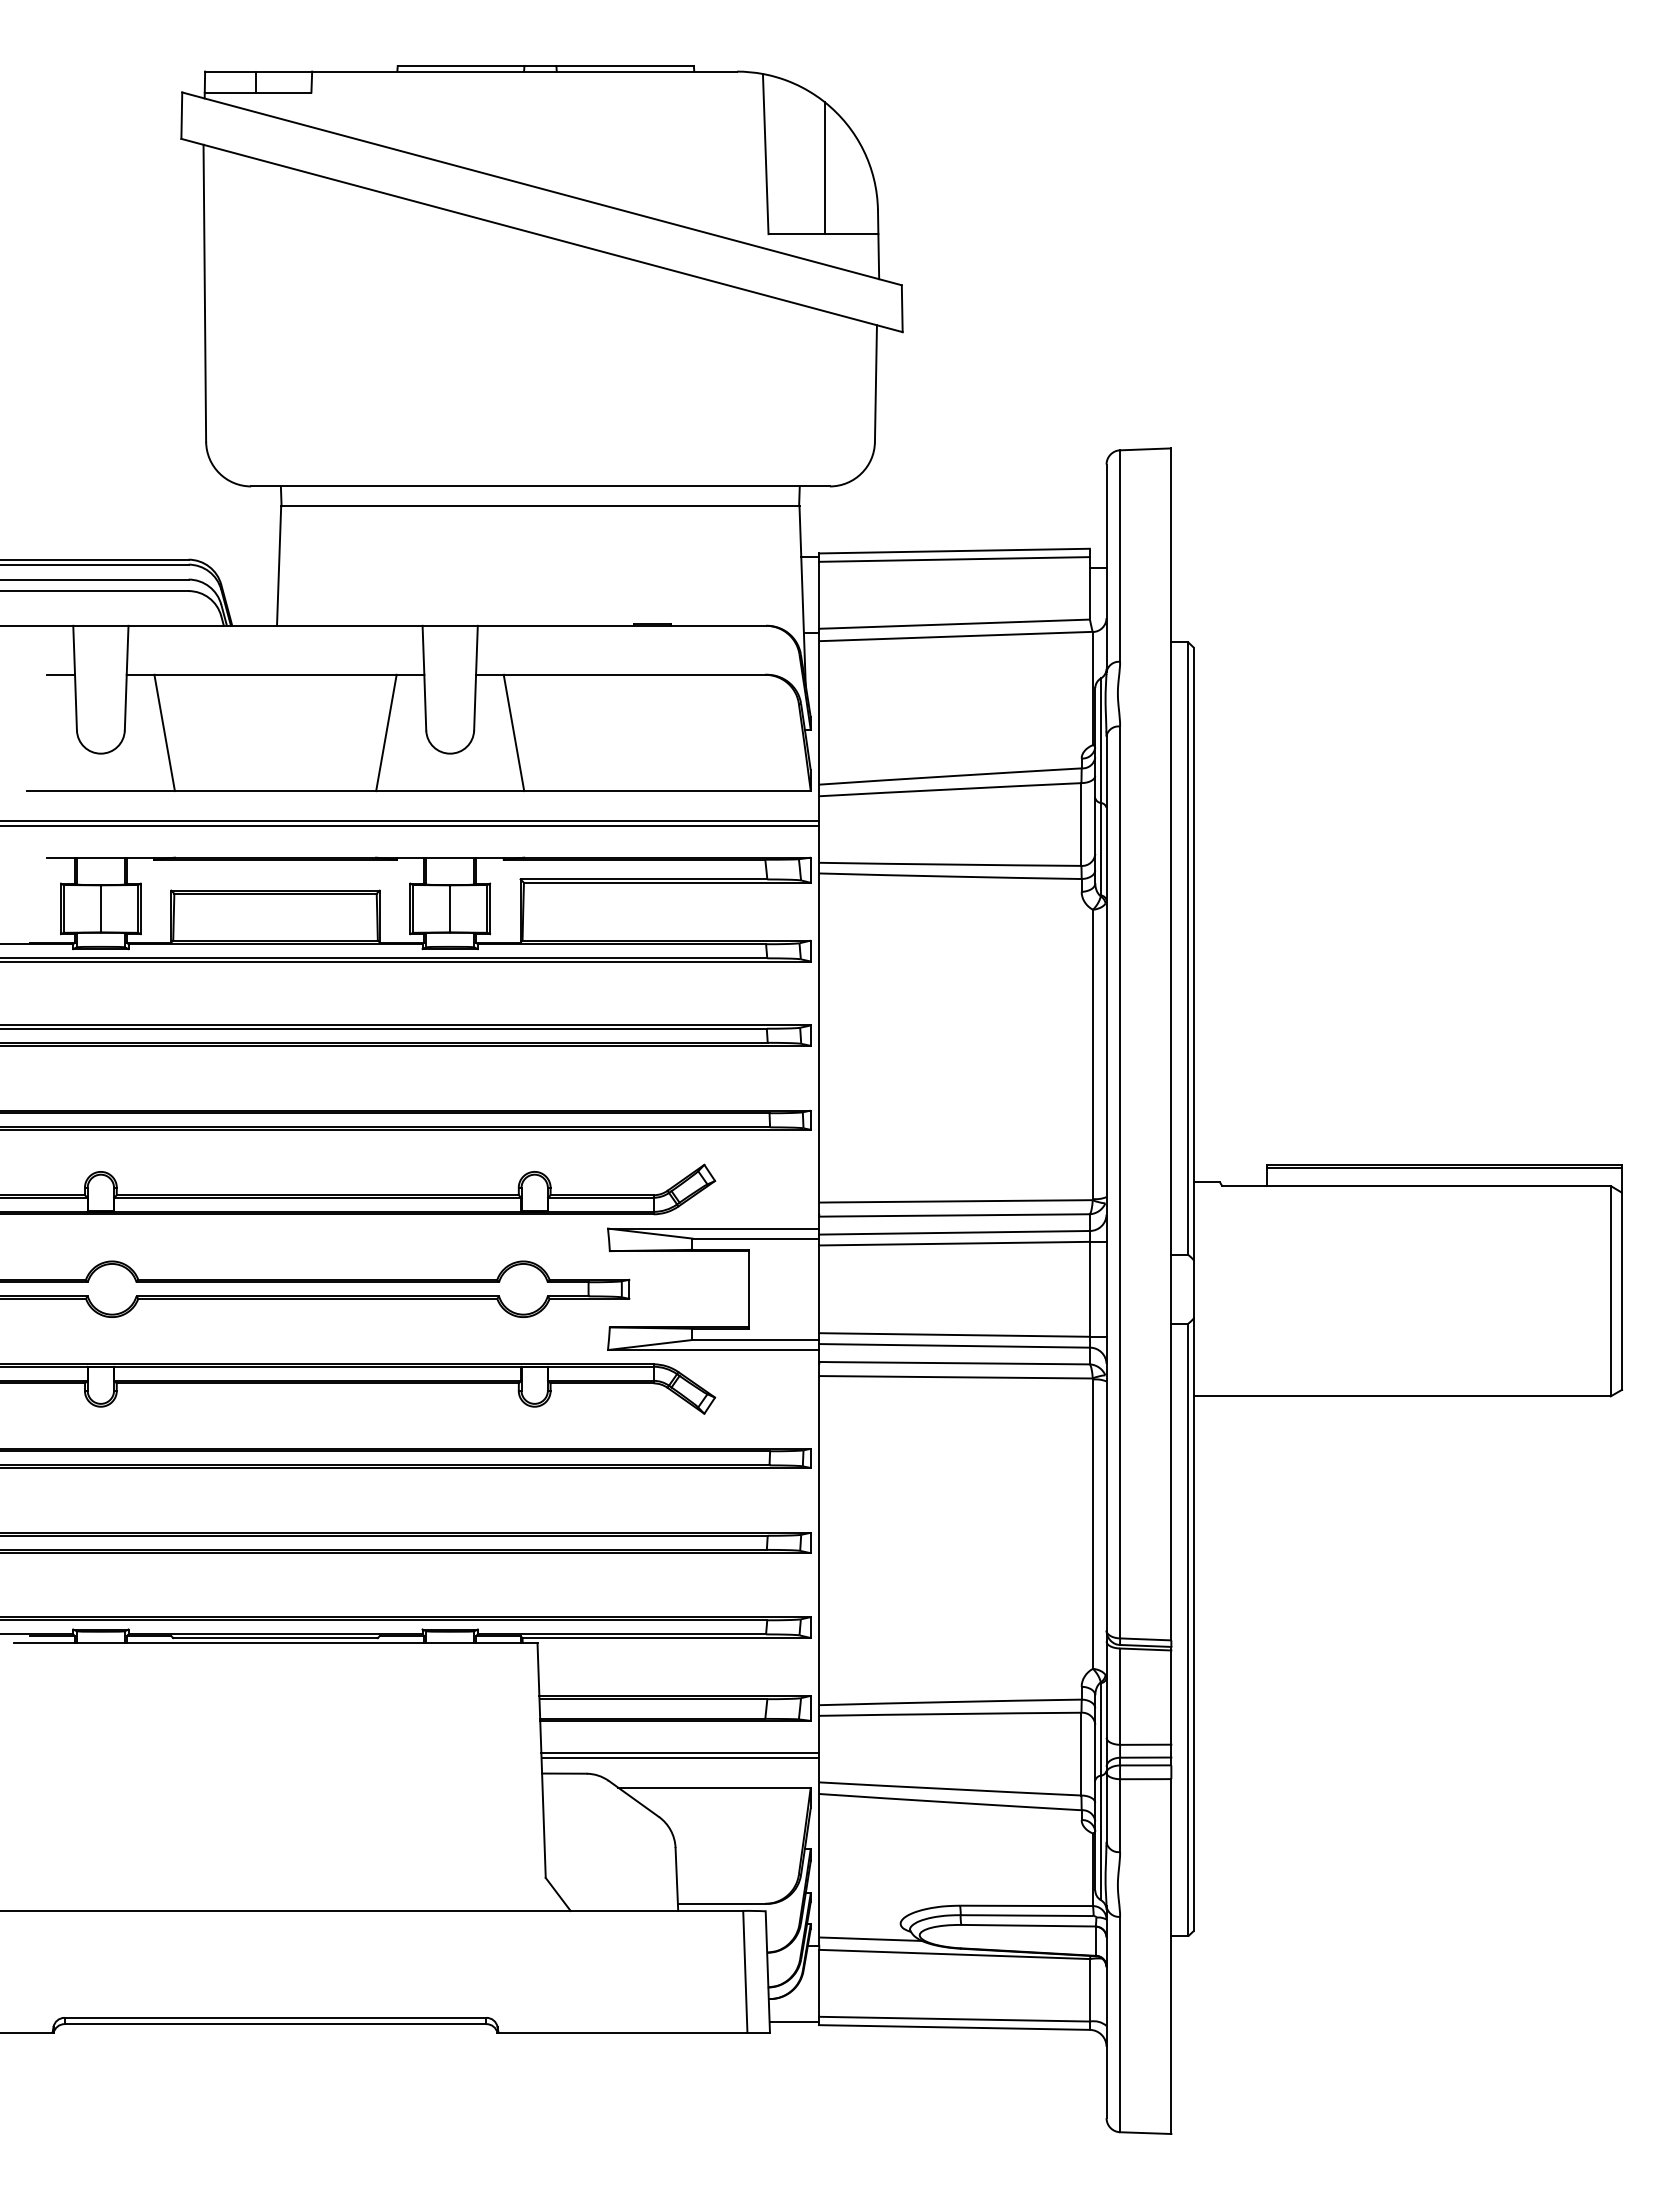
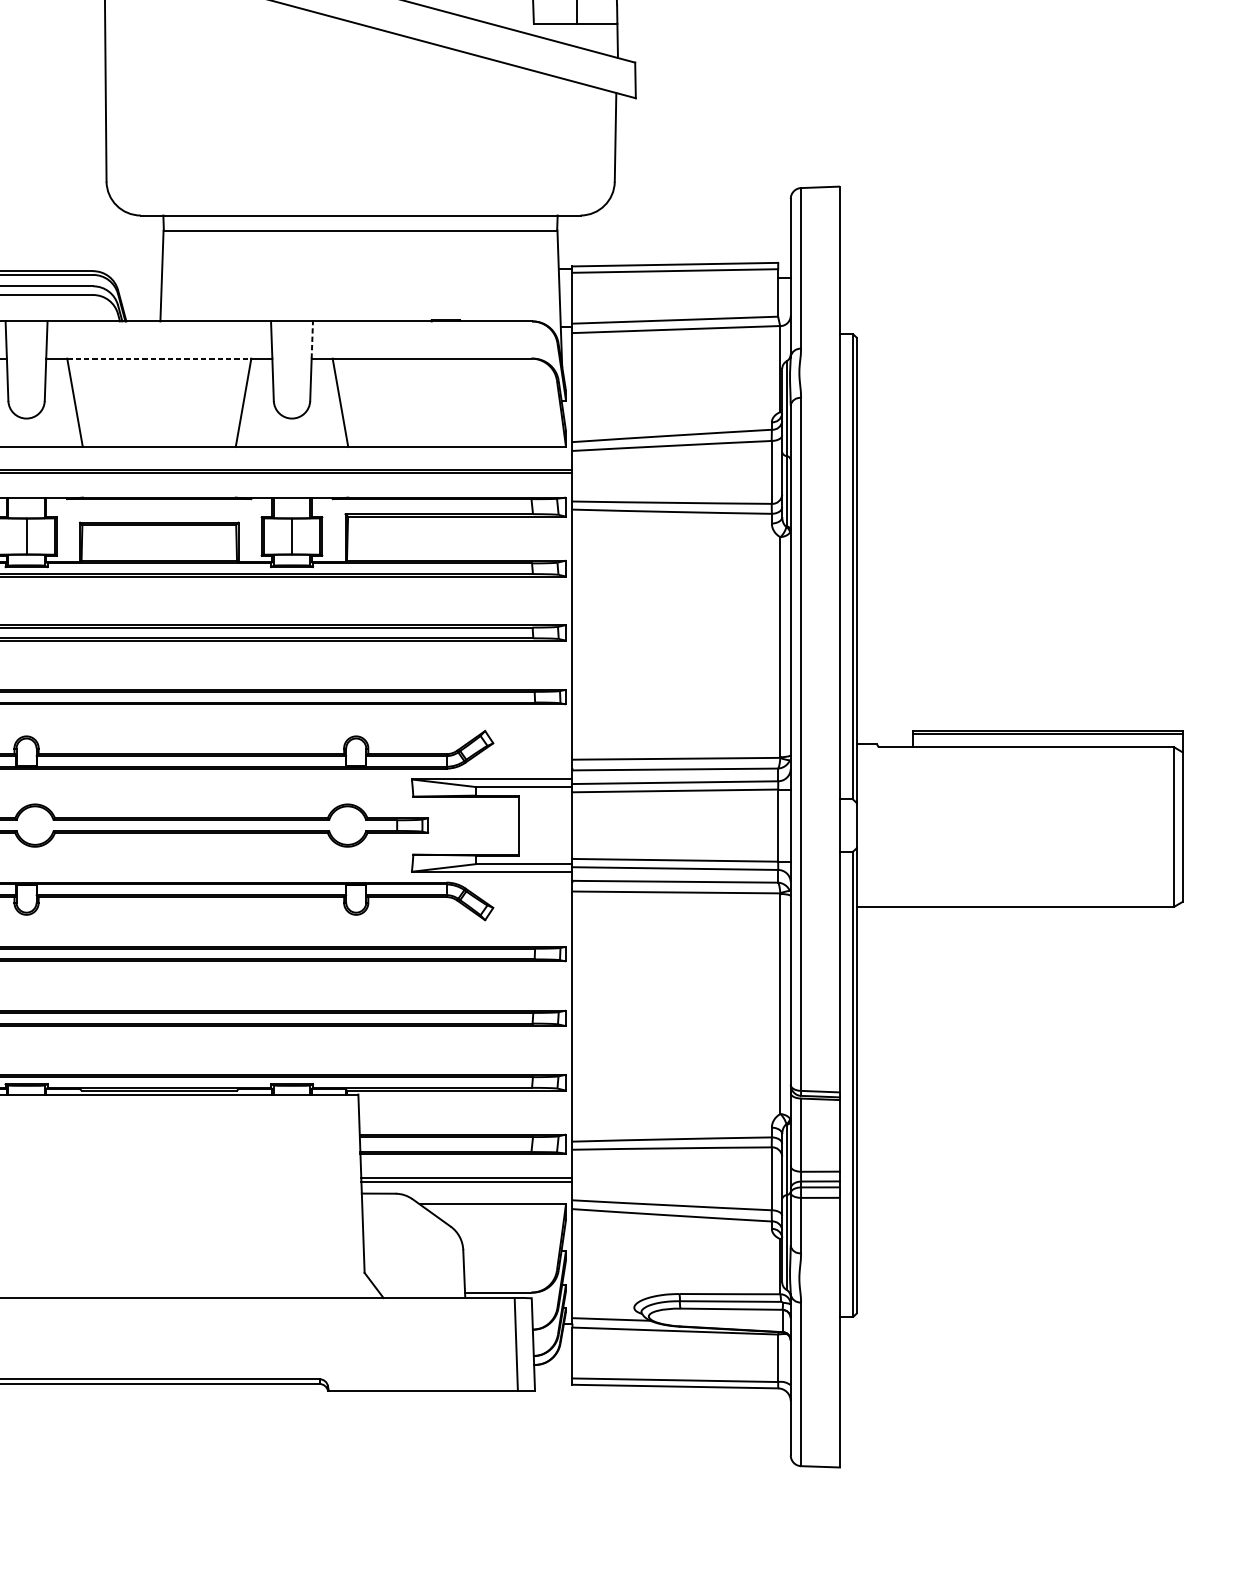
line: (476, 649) -> (312, 339), solid -> dashed
line: (276, 674) -> (160, 358), solid -> dashed
line: (794, 2021) -> (553, 1382), removed

